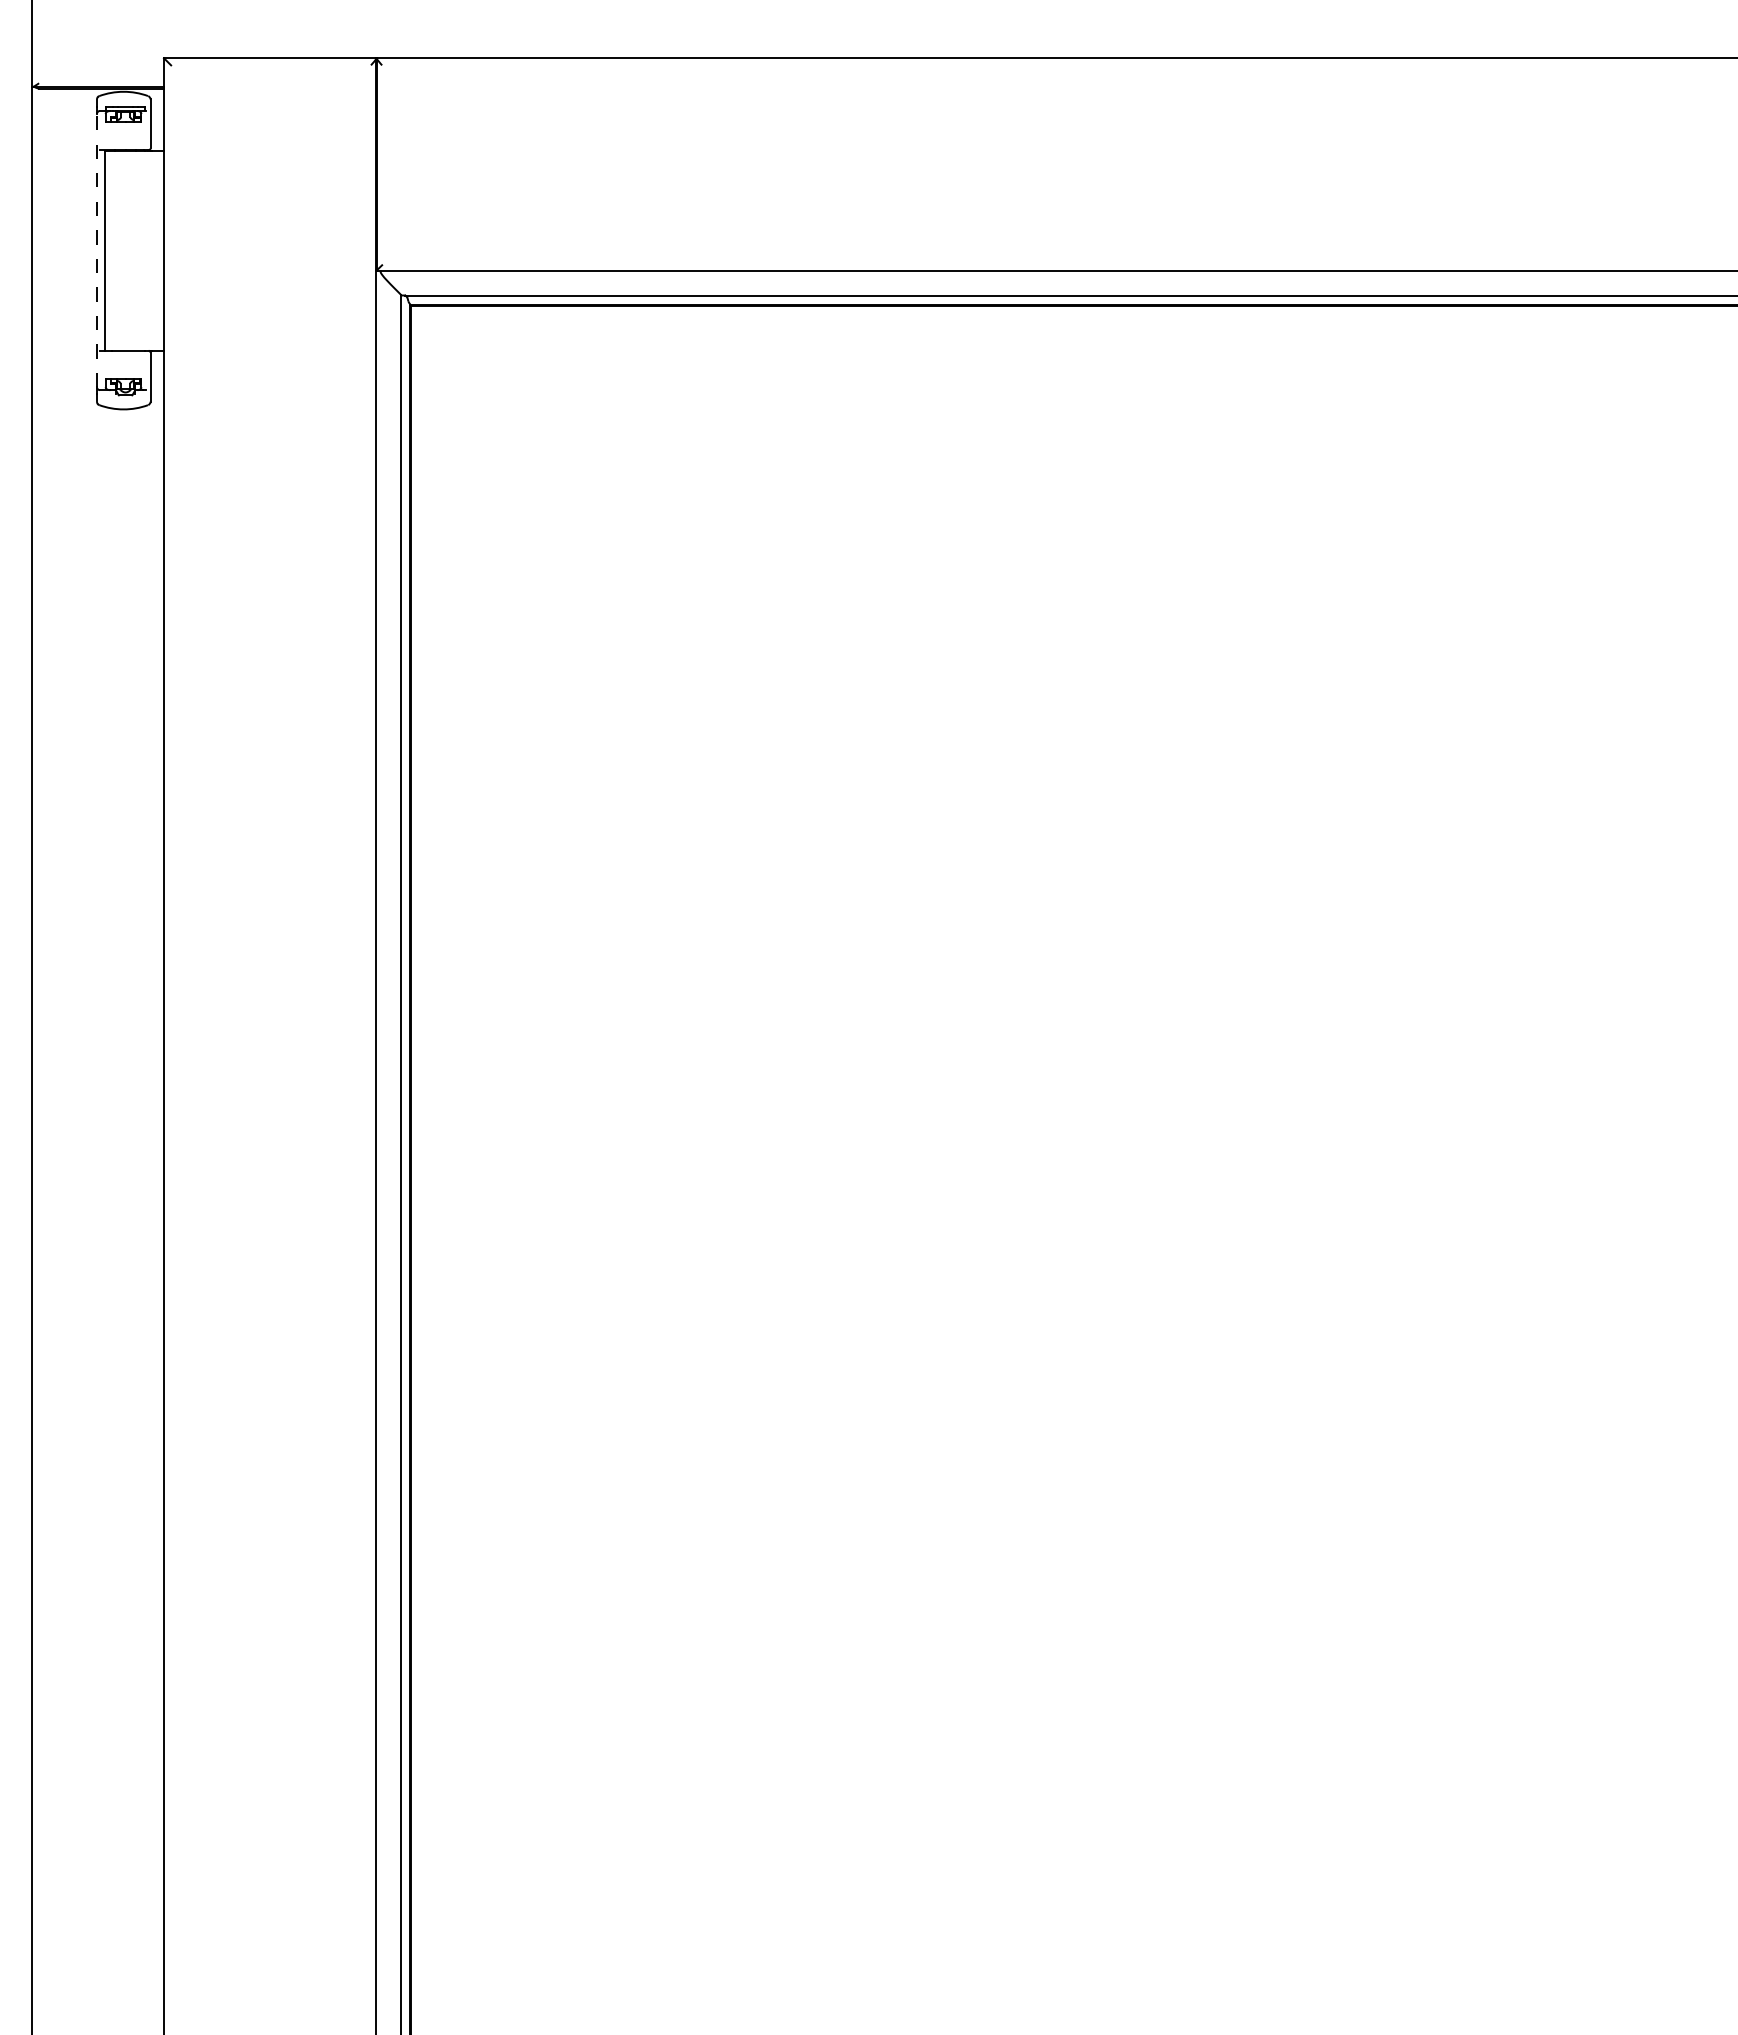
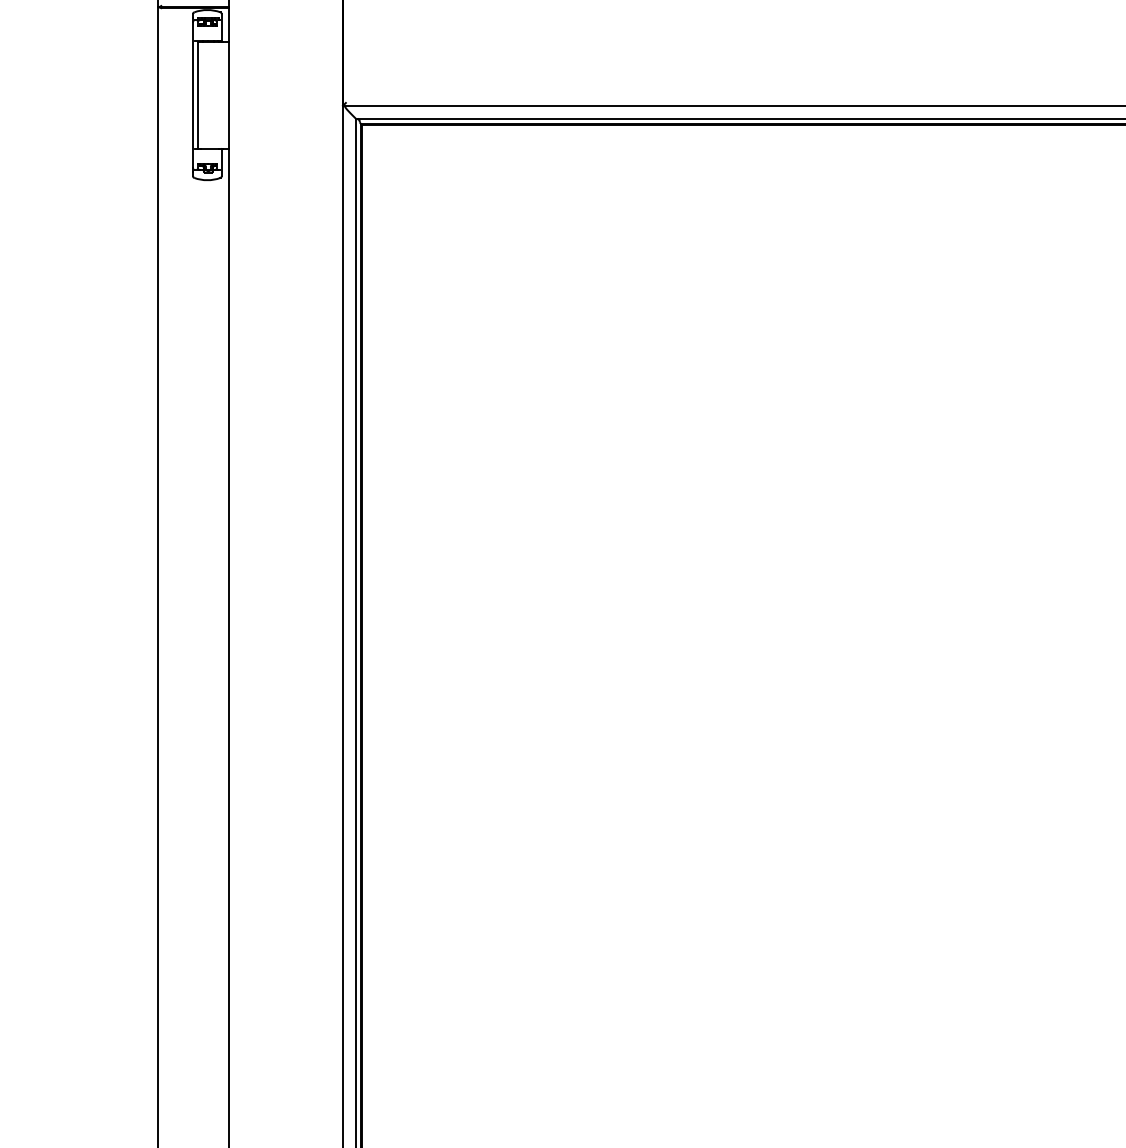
line: (97, 249) -> (193, 94), dashed -> solid

